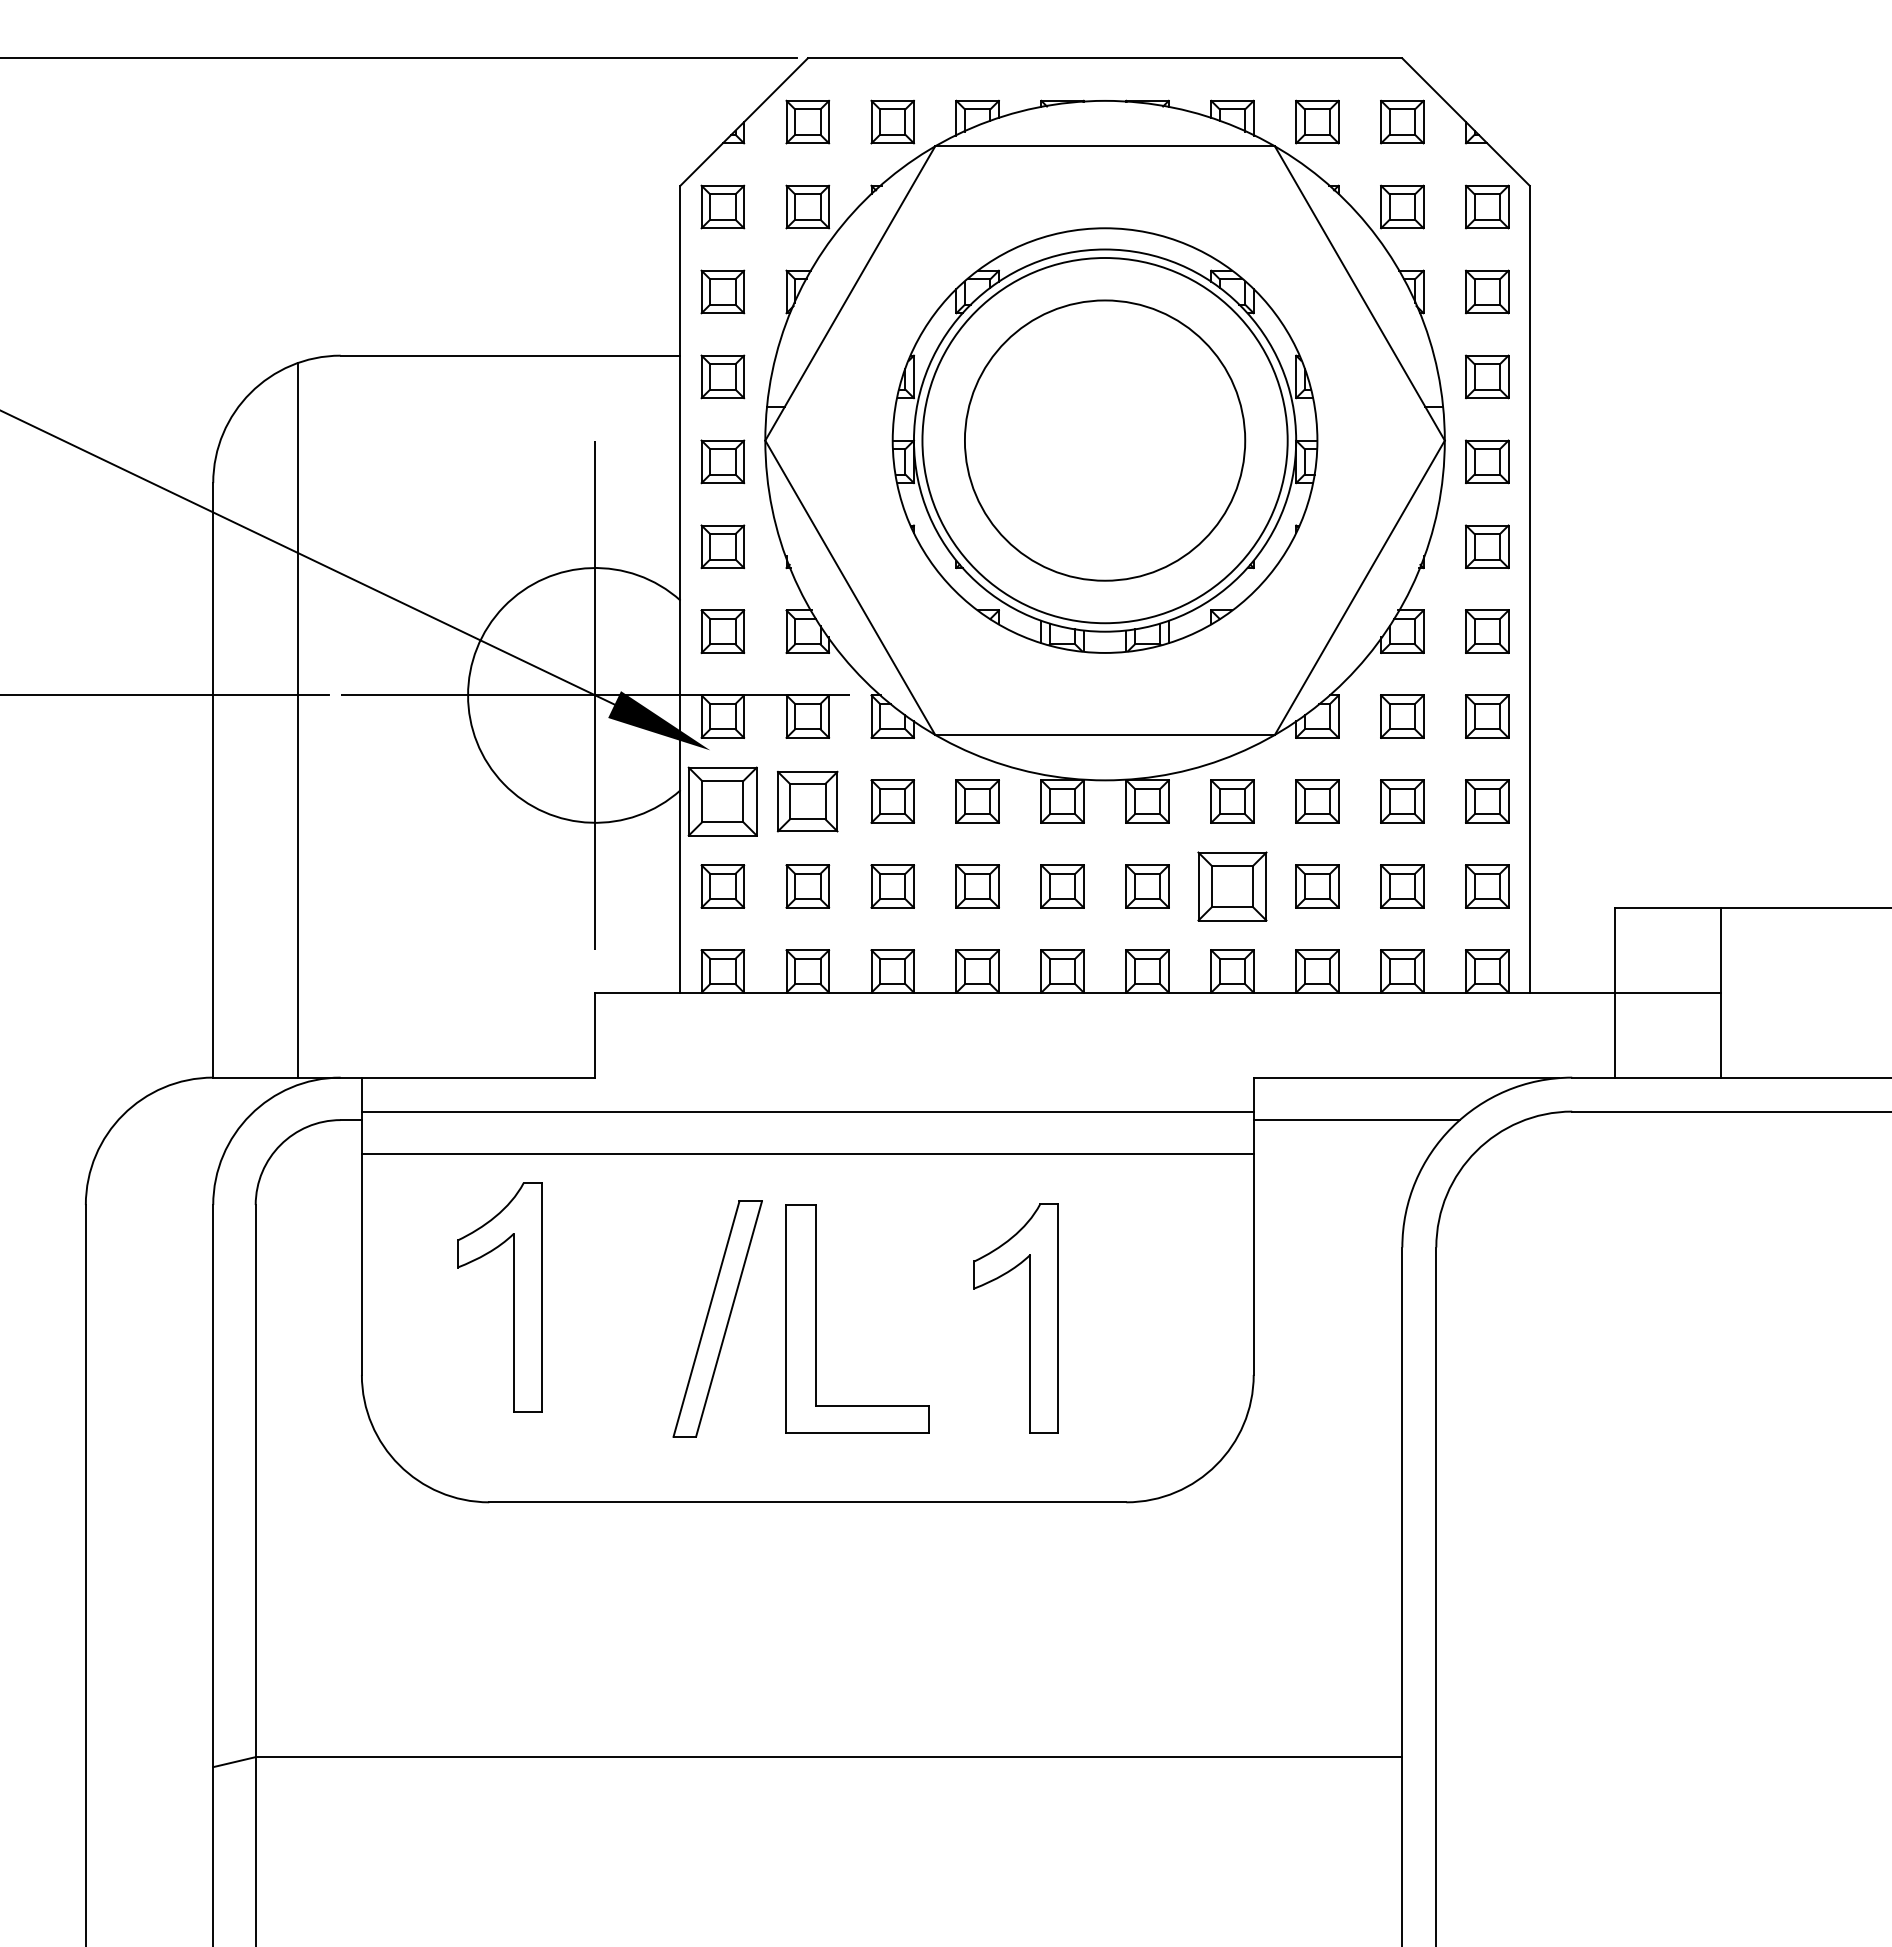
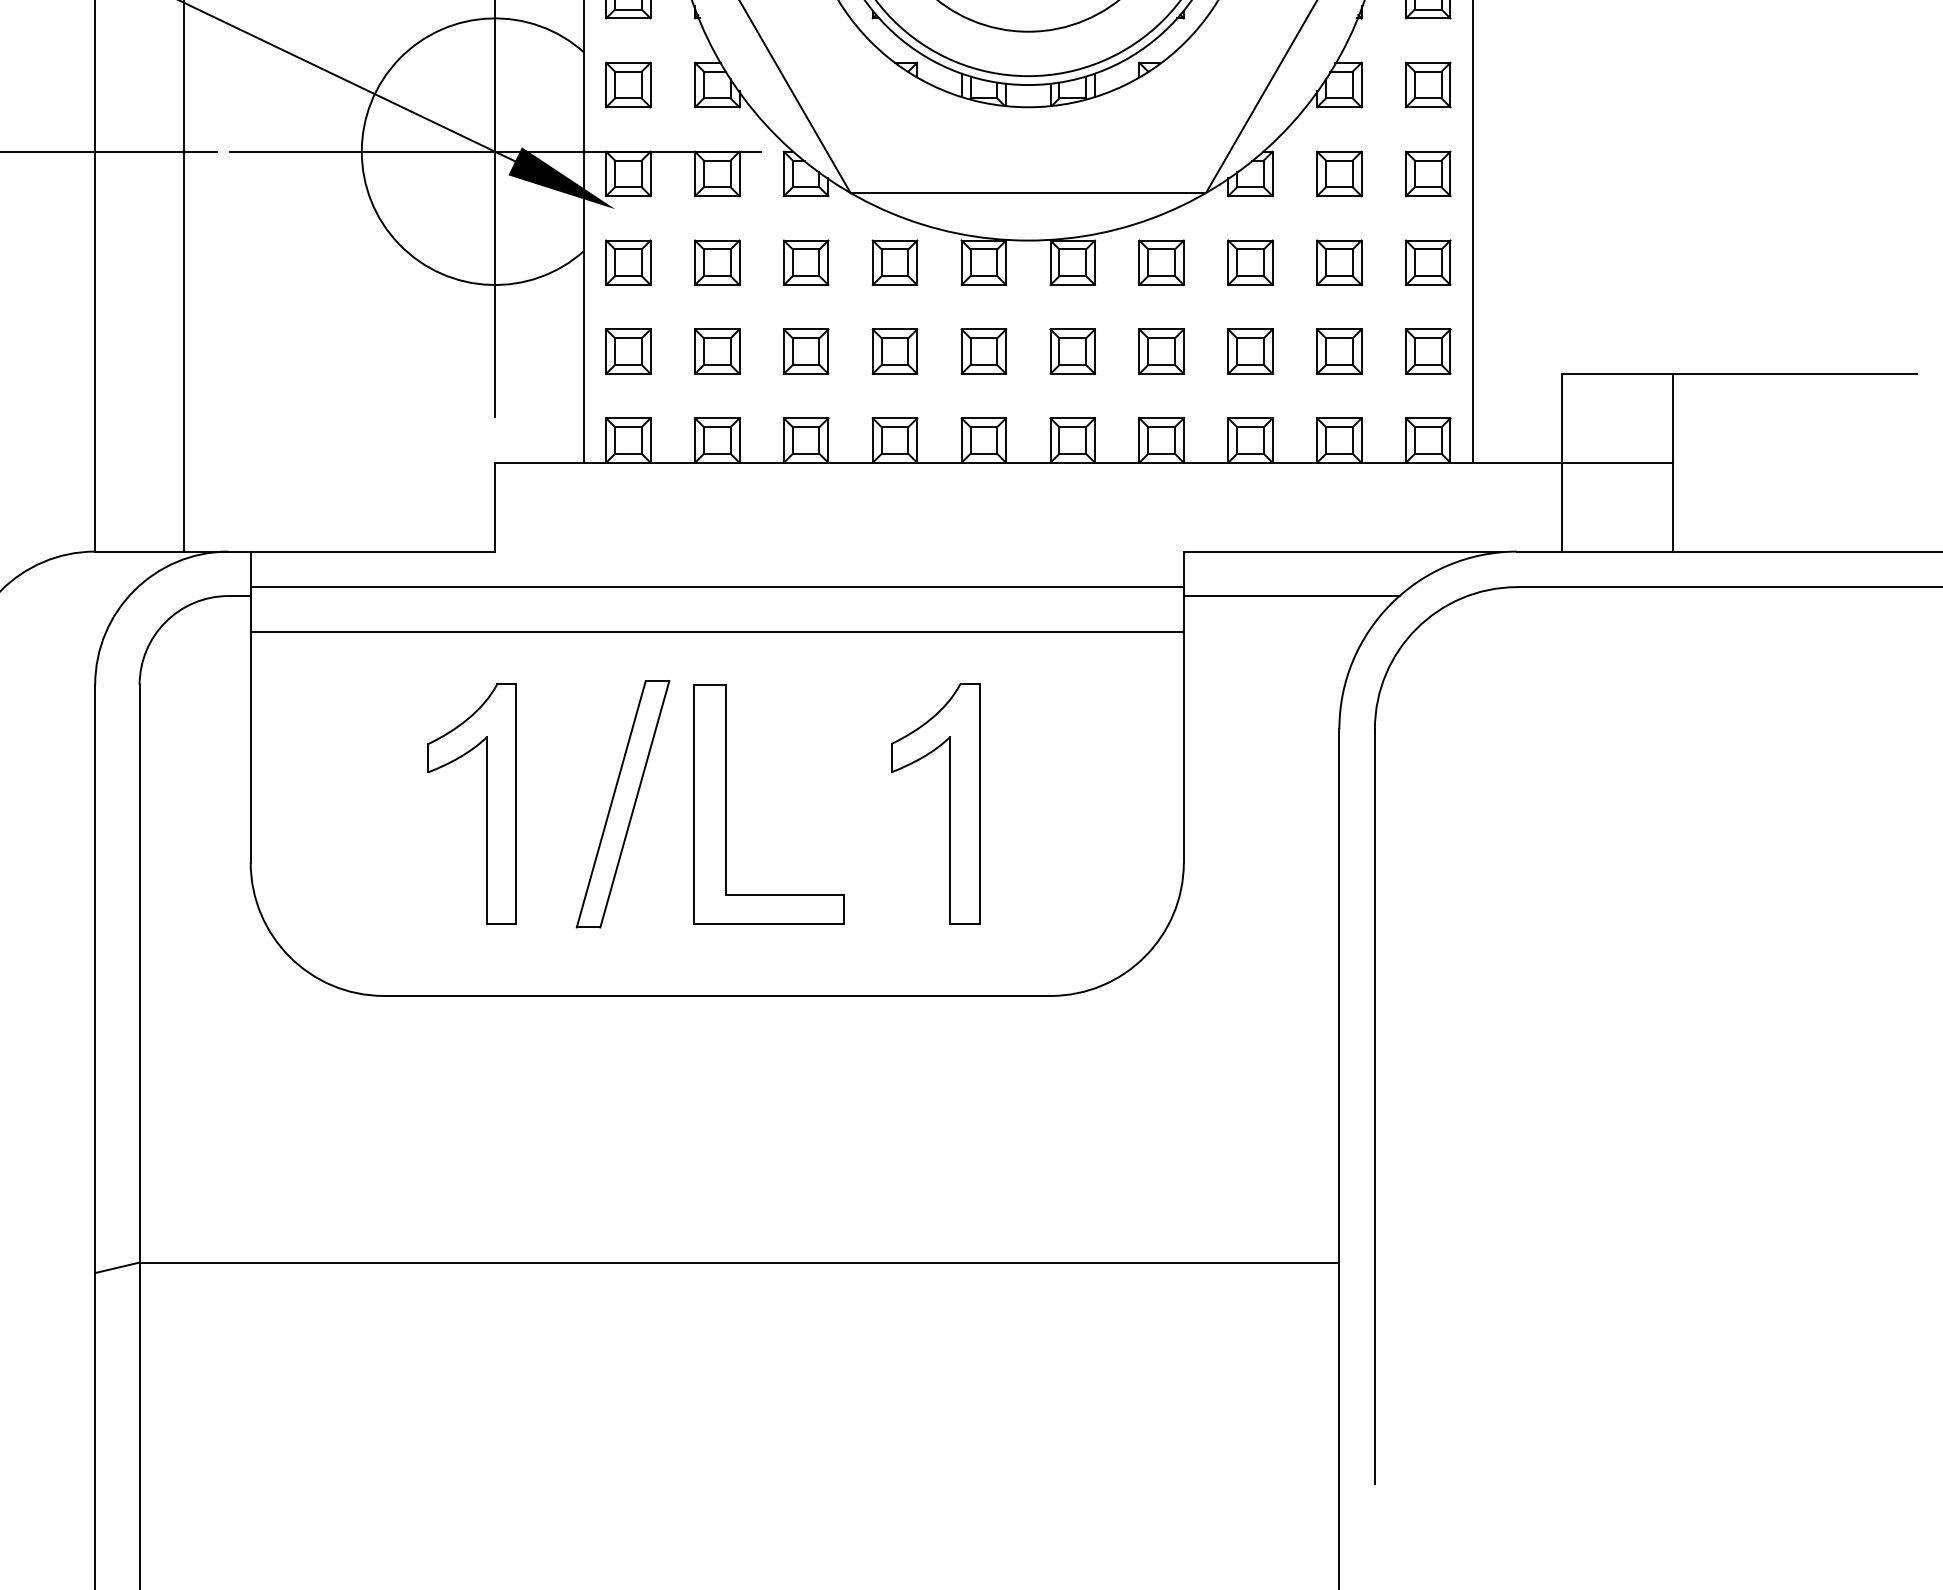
part: (722, 801) -> (628, 262), size x0.62
part: (807, 801) -> (716, 262), size x0.71
part: (1232, 886) -> (1161, 351), size x0.62
part: (513, 1297) -> (486, 803), moved

